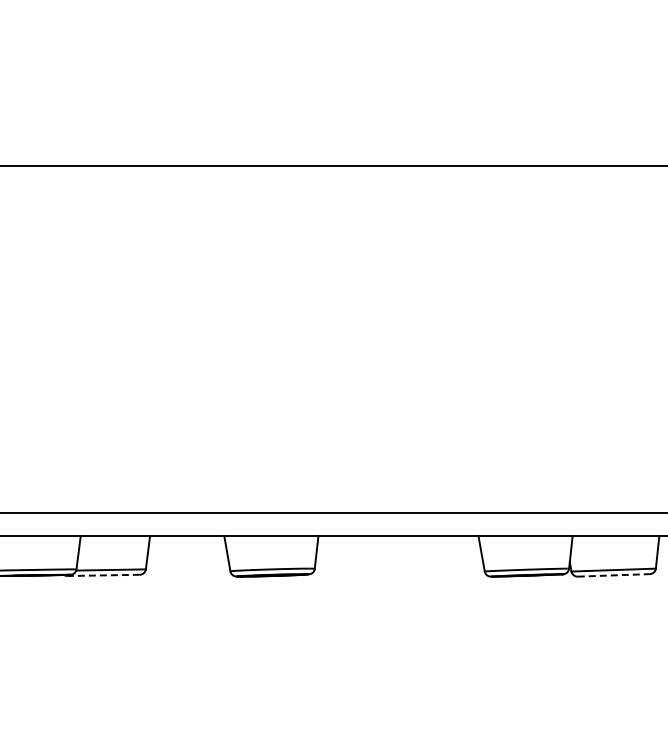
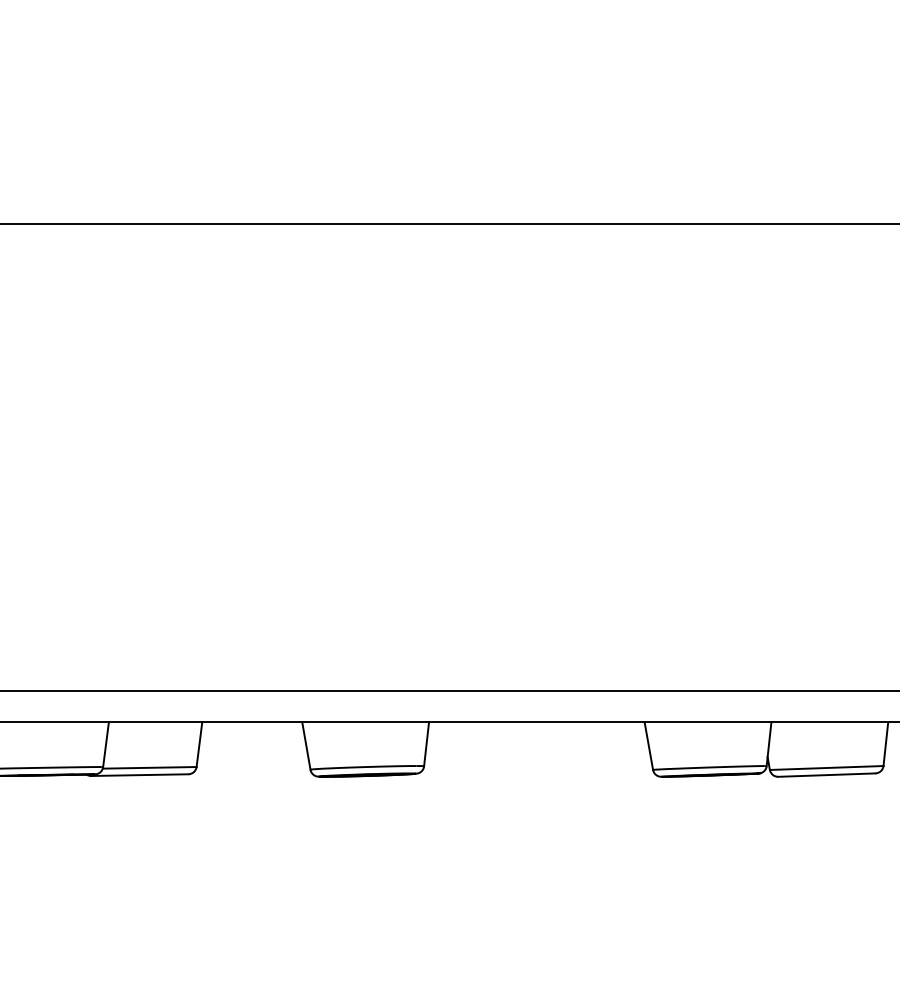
line: (103, 575) -> (139, 775), dashed -> solid
line: (614, 575) -> (827, 775), dashed -> solid

